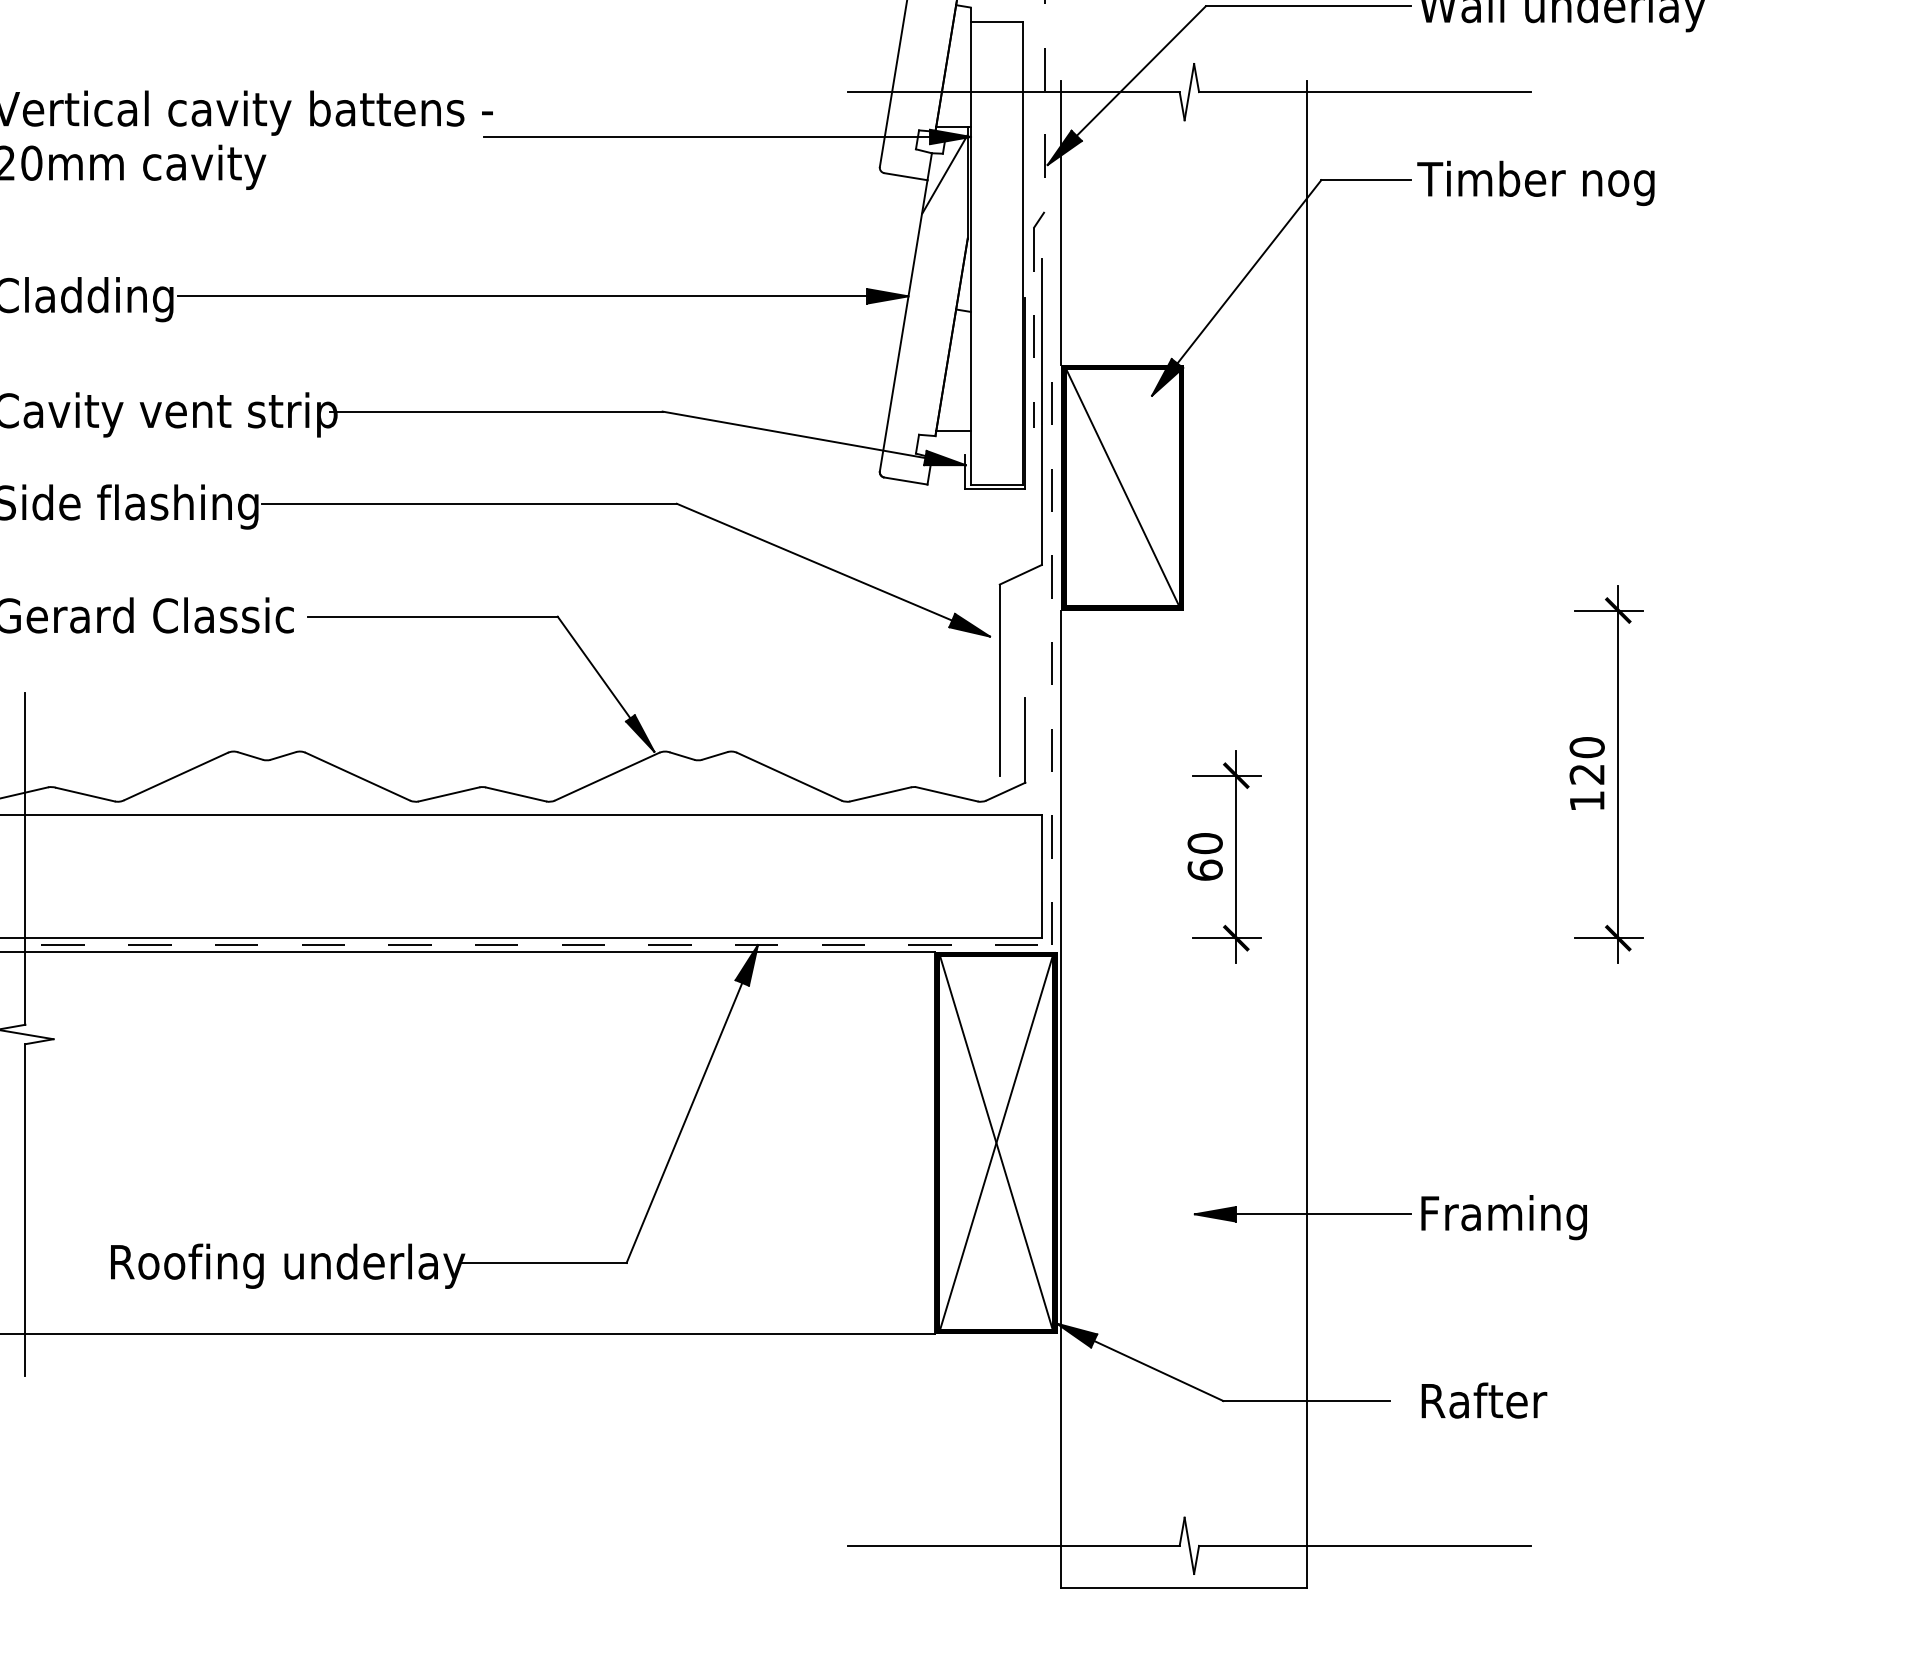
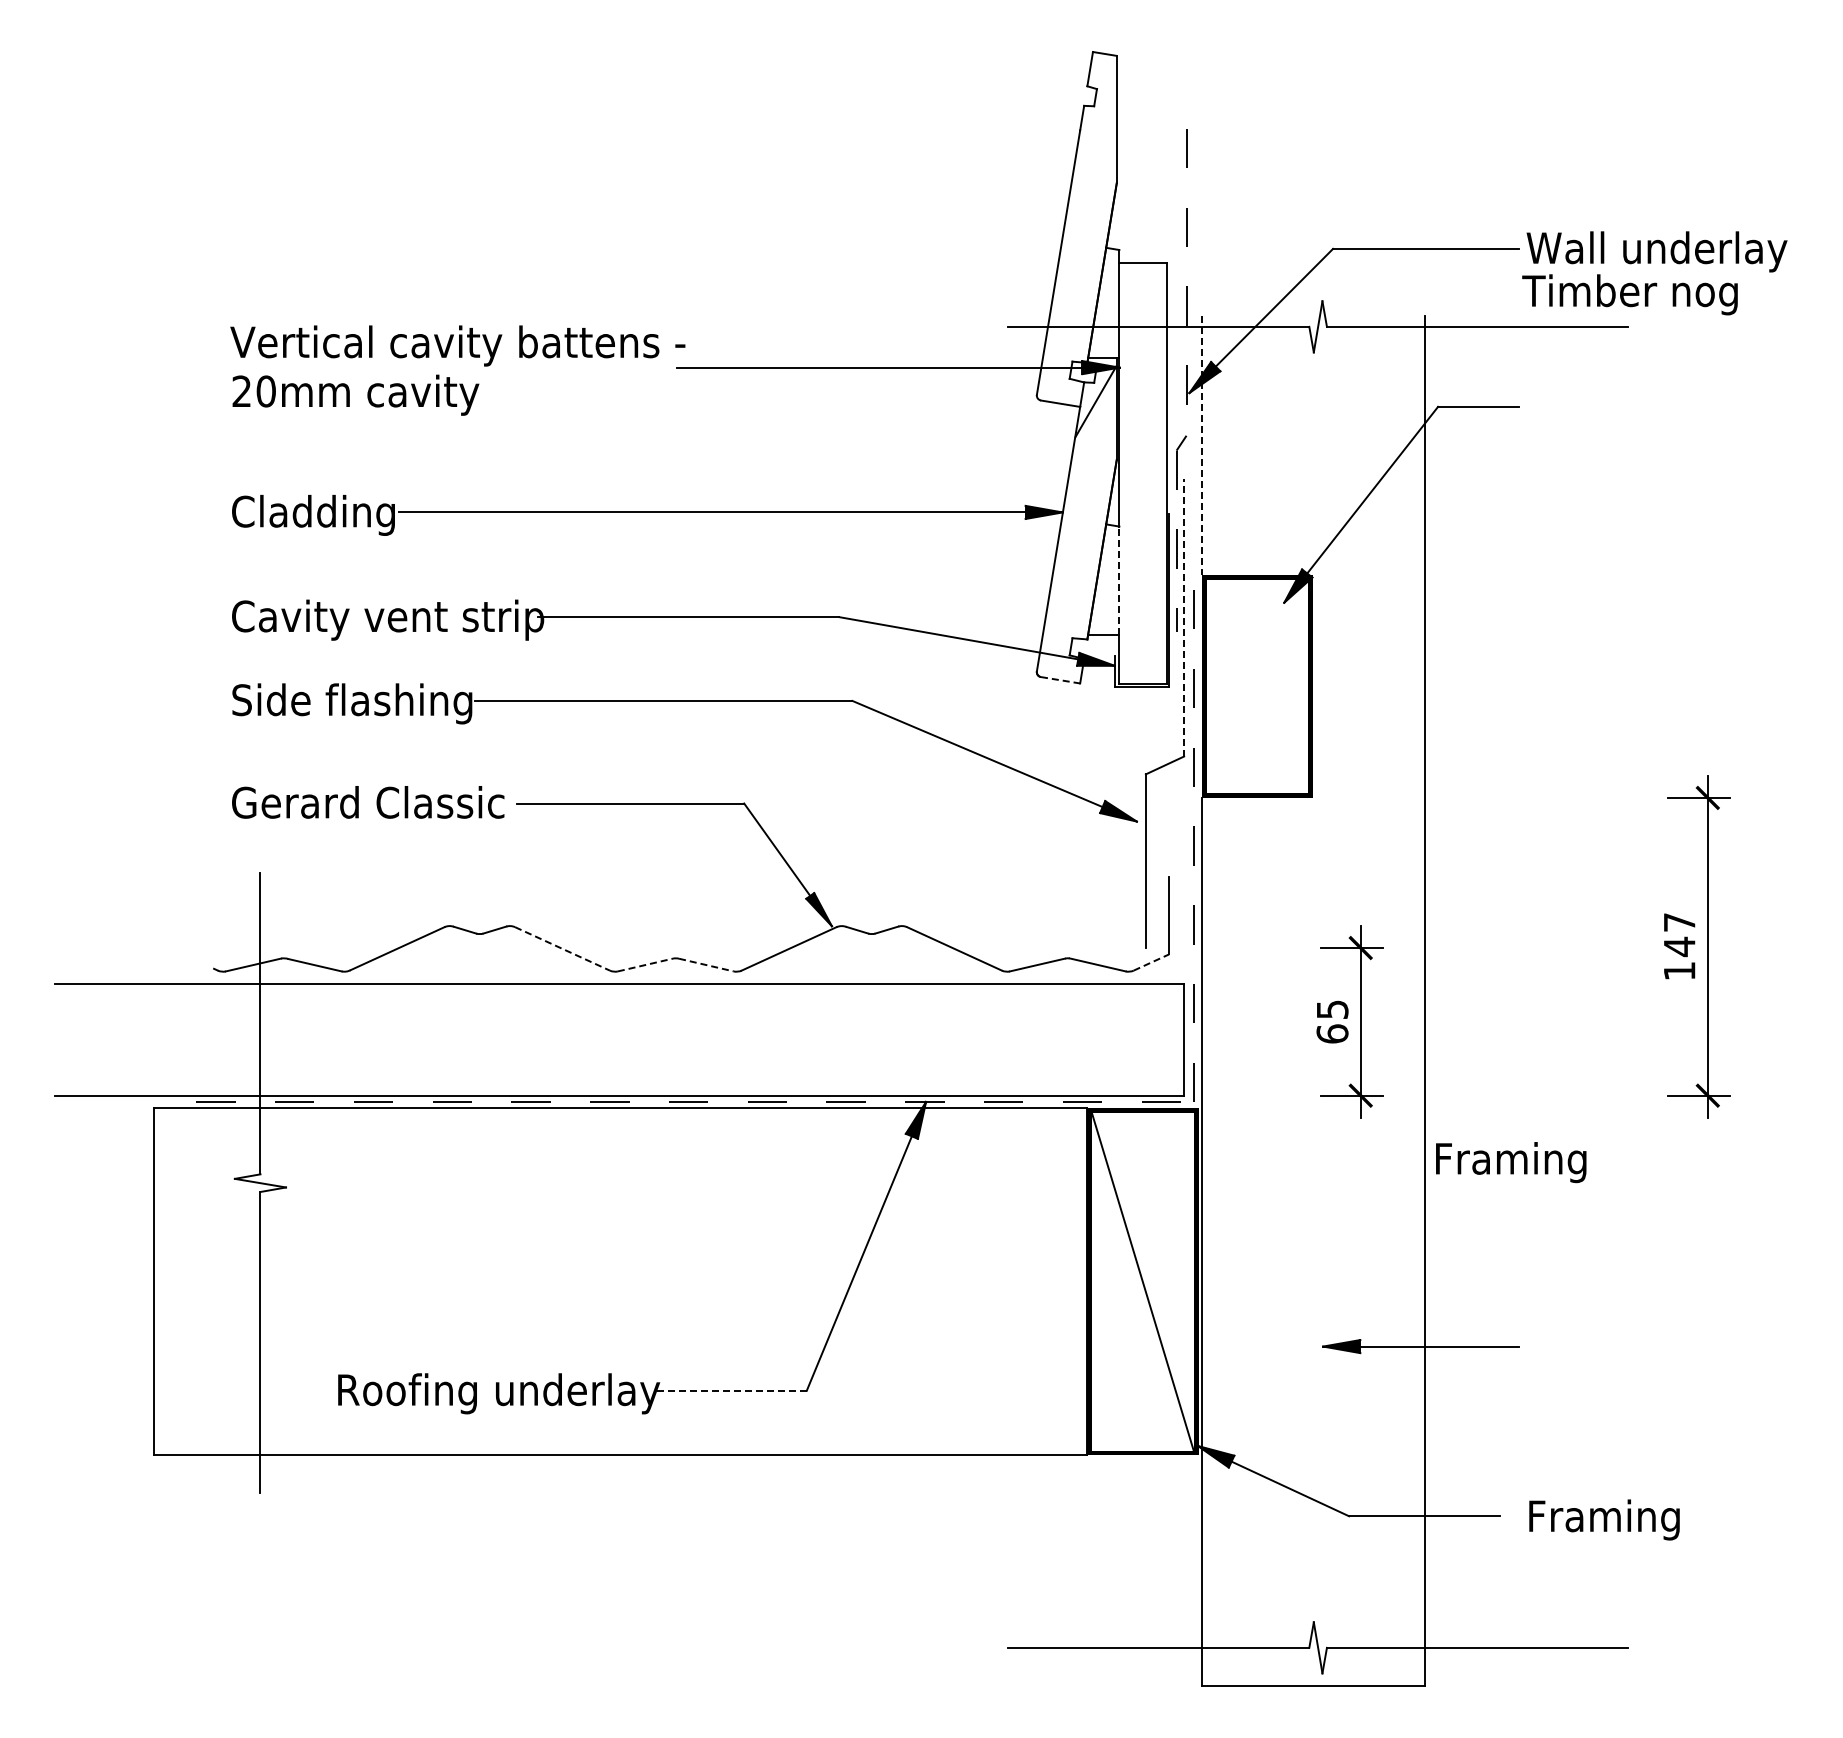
text: (1535, 183) -> (1629, 294), moved
line: (1061, 223) -> (1201, 446), solid -> dashed
line: (970, 371) -> (1119, 580), solid -> dashed
line: (1042, 411) -> (1184, 617), solid -> dashed
line: (905, 481) -> (1060, 680), solid -> dashed
line: (1122, 487) -> (1257, 686), removed
text: (1587, 760) -> (1679, 934), 120 -> 147
line: (357, 777) -> (562, 949), solid -> dashed
line: (1005, 791) -> (1151, 962), solid -> dashed
line: (449, 793) -> (645, 964), solid -> dashed
line: (516, 794) -> (706, 965), solid -> dashed
text: (1205, 843) -> (1332, 1009), 60 -> 65
line: (996, 1142) -> (1142, 1281), removed
text: (1504, 1217) -> (1511, 1162), moved
line: (543, 1262) -> (731, 1390), solid -> dashed
text: (1506, 1404) -> (1606, 1519), Rafter -> Framing

